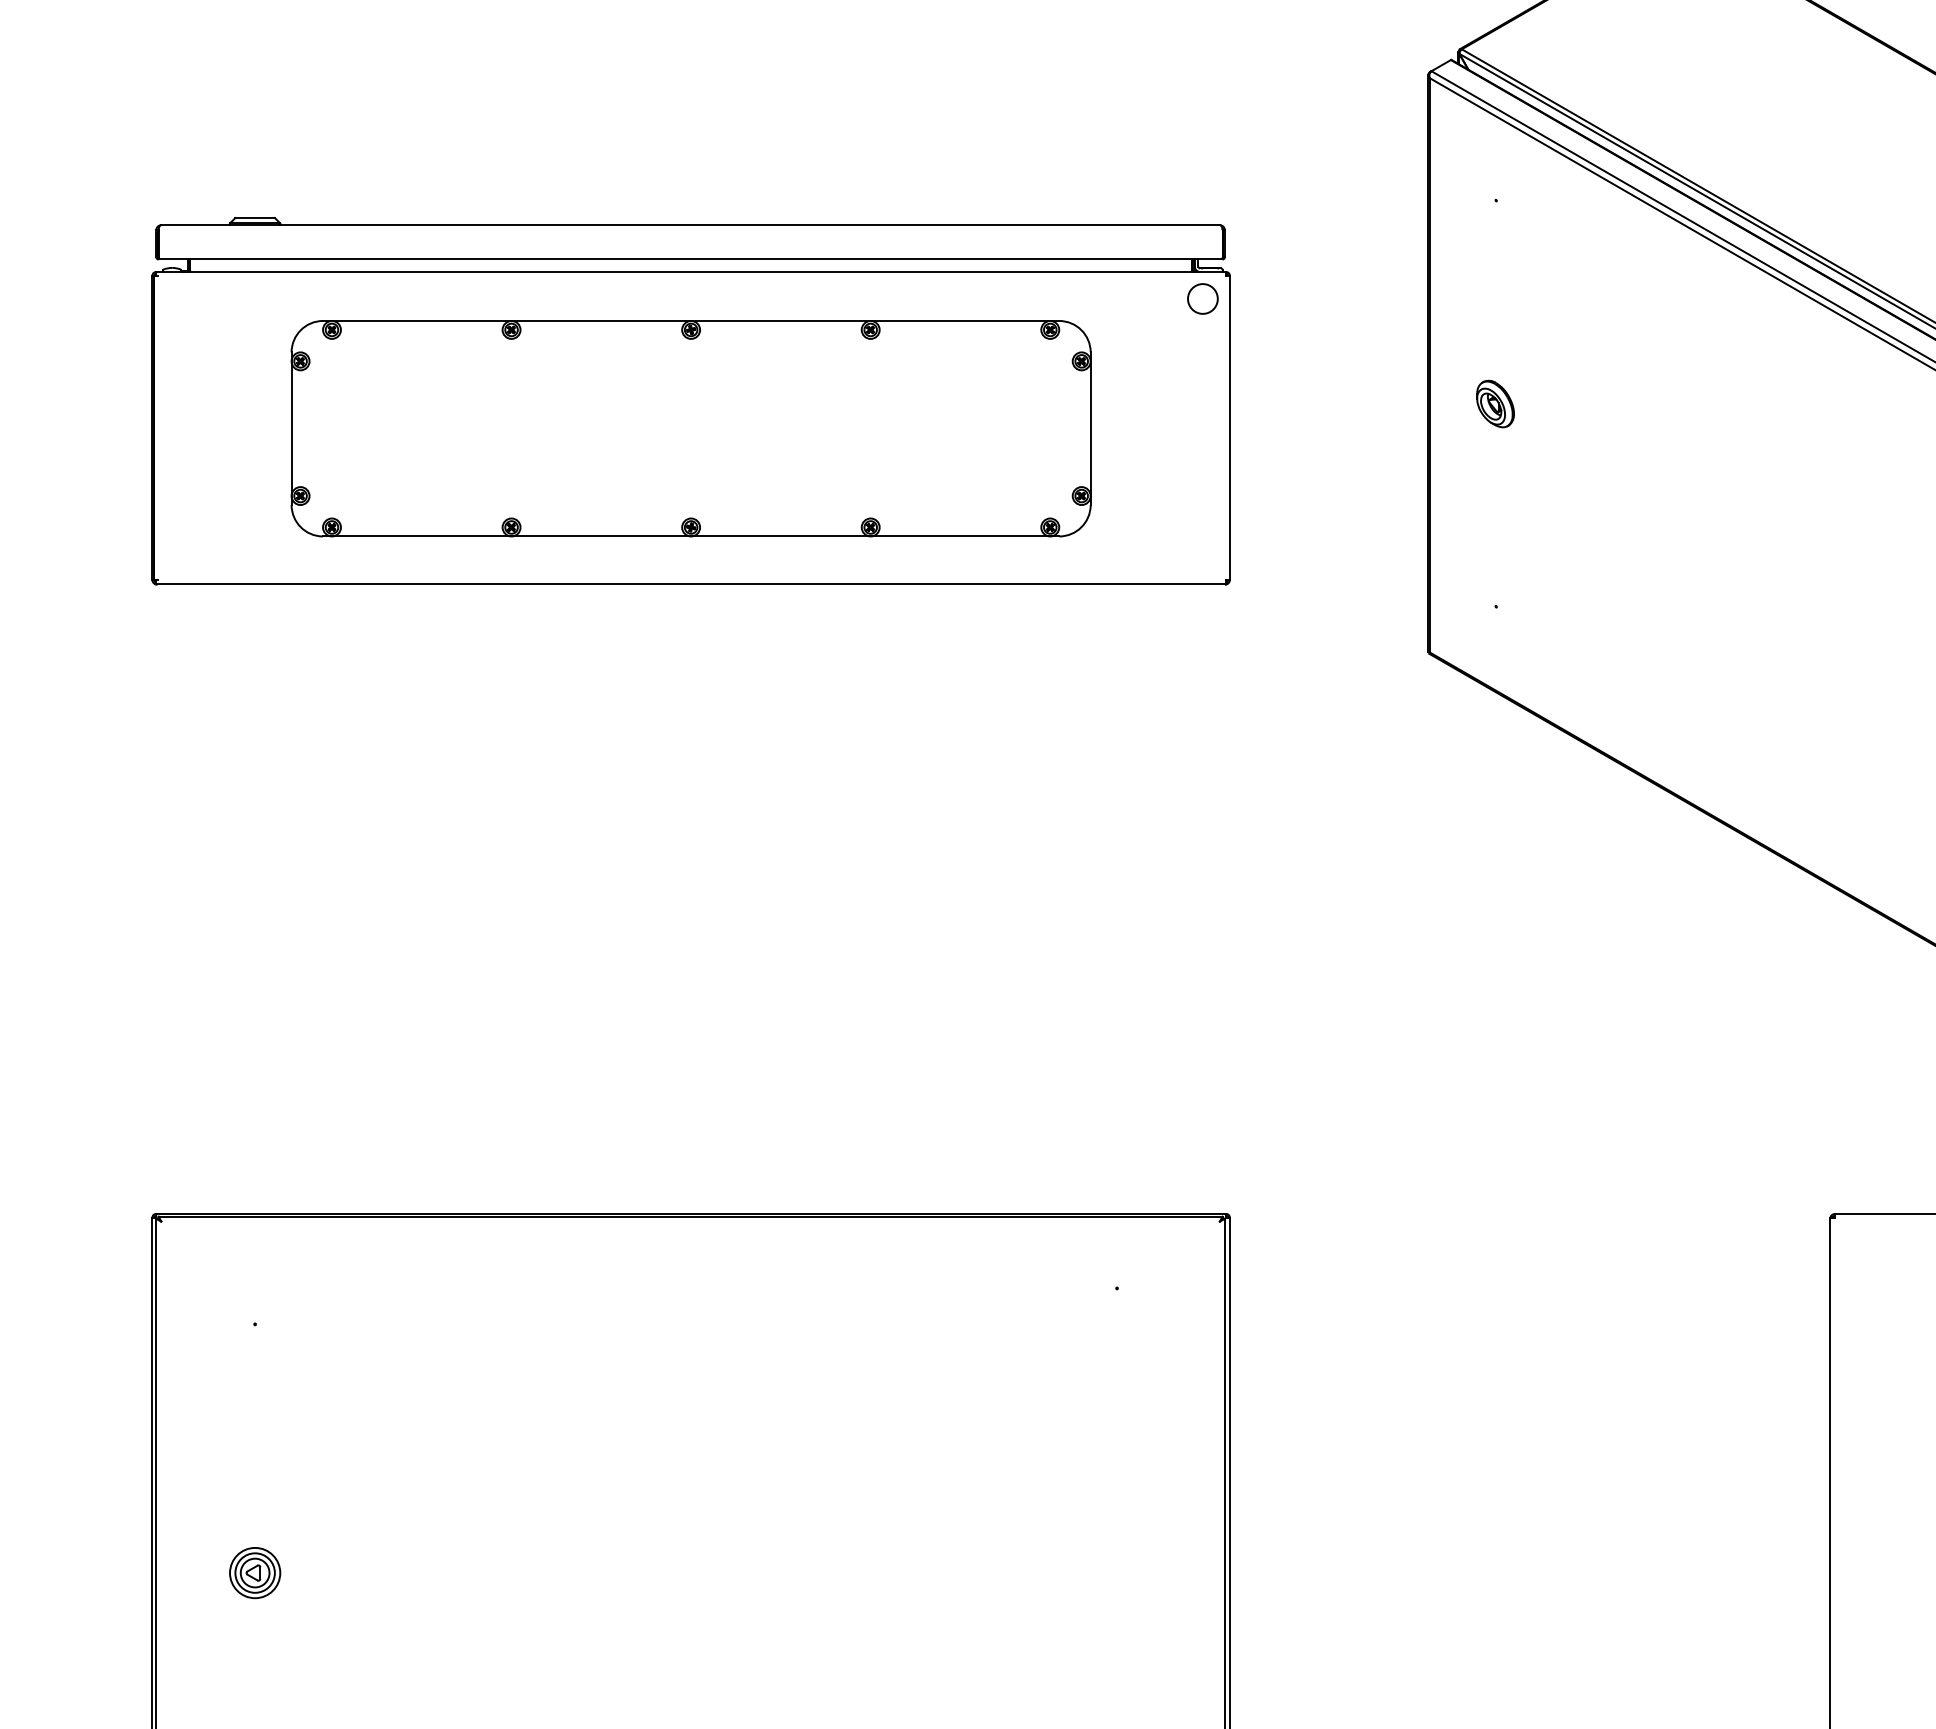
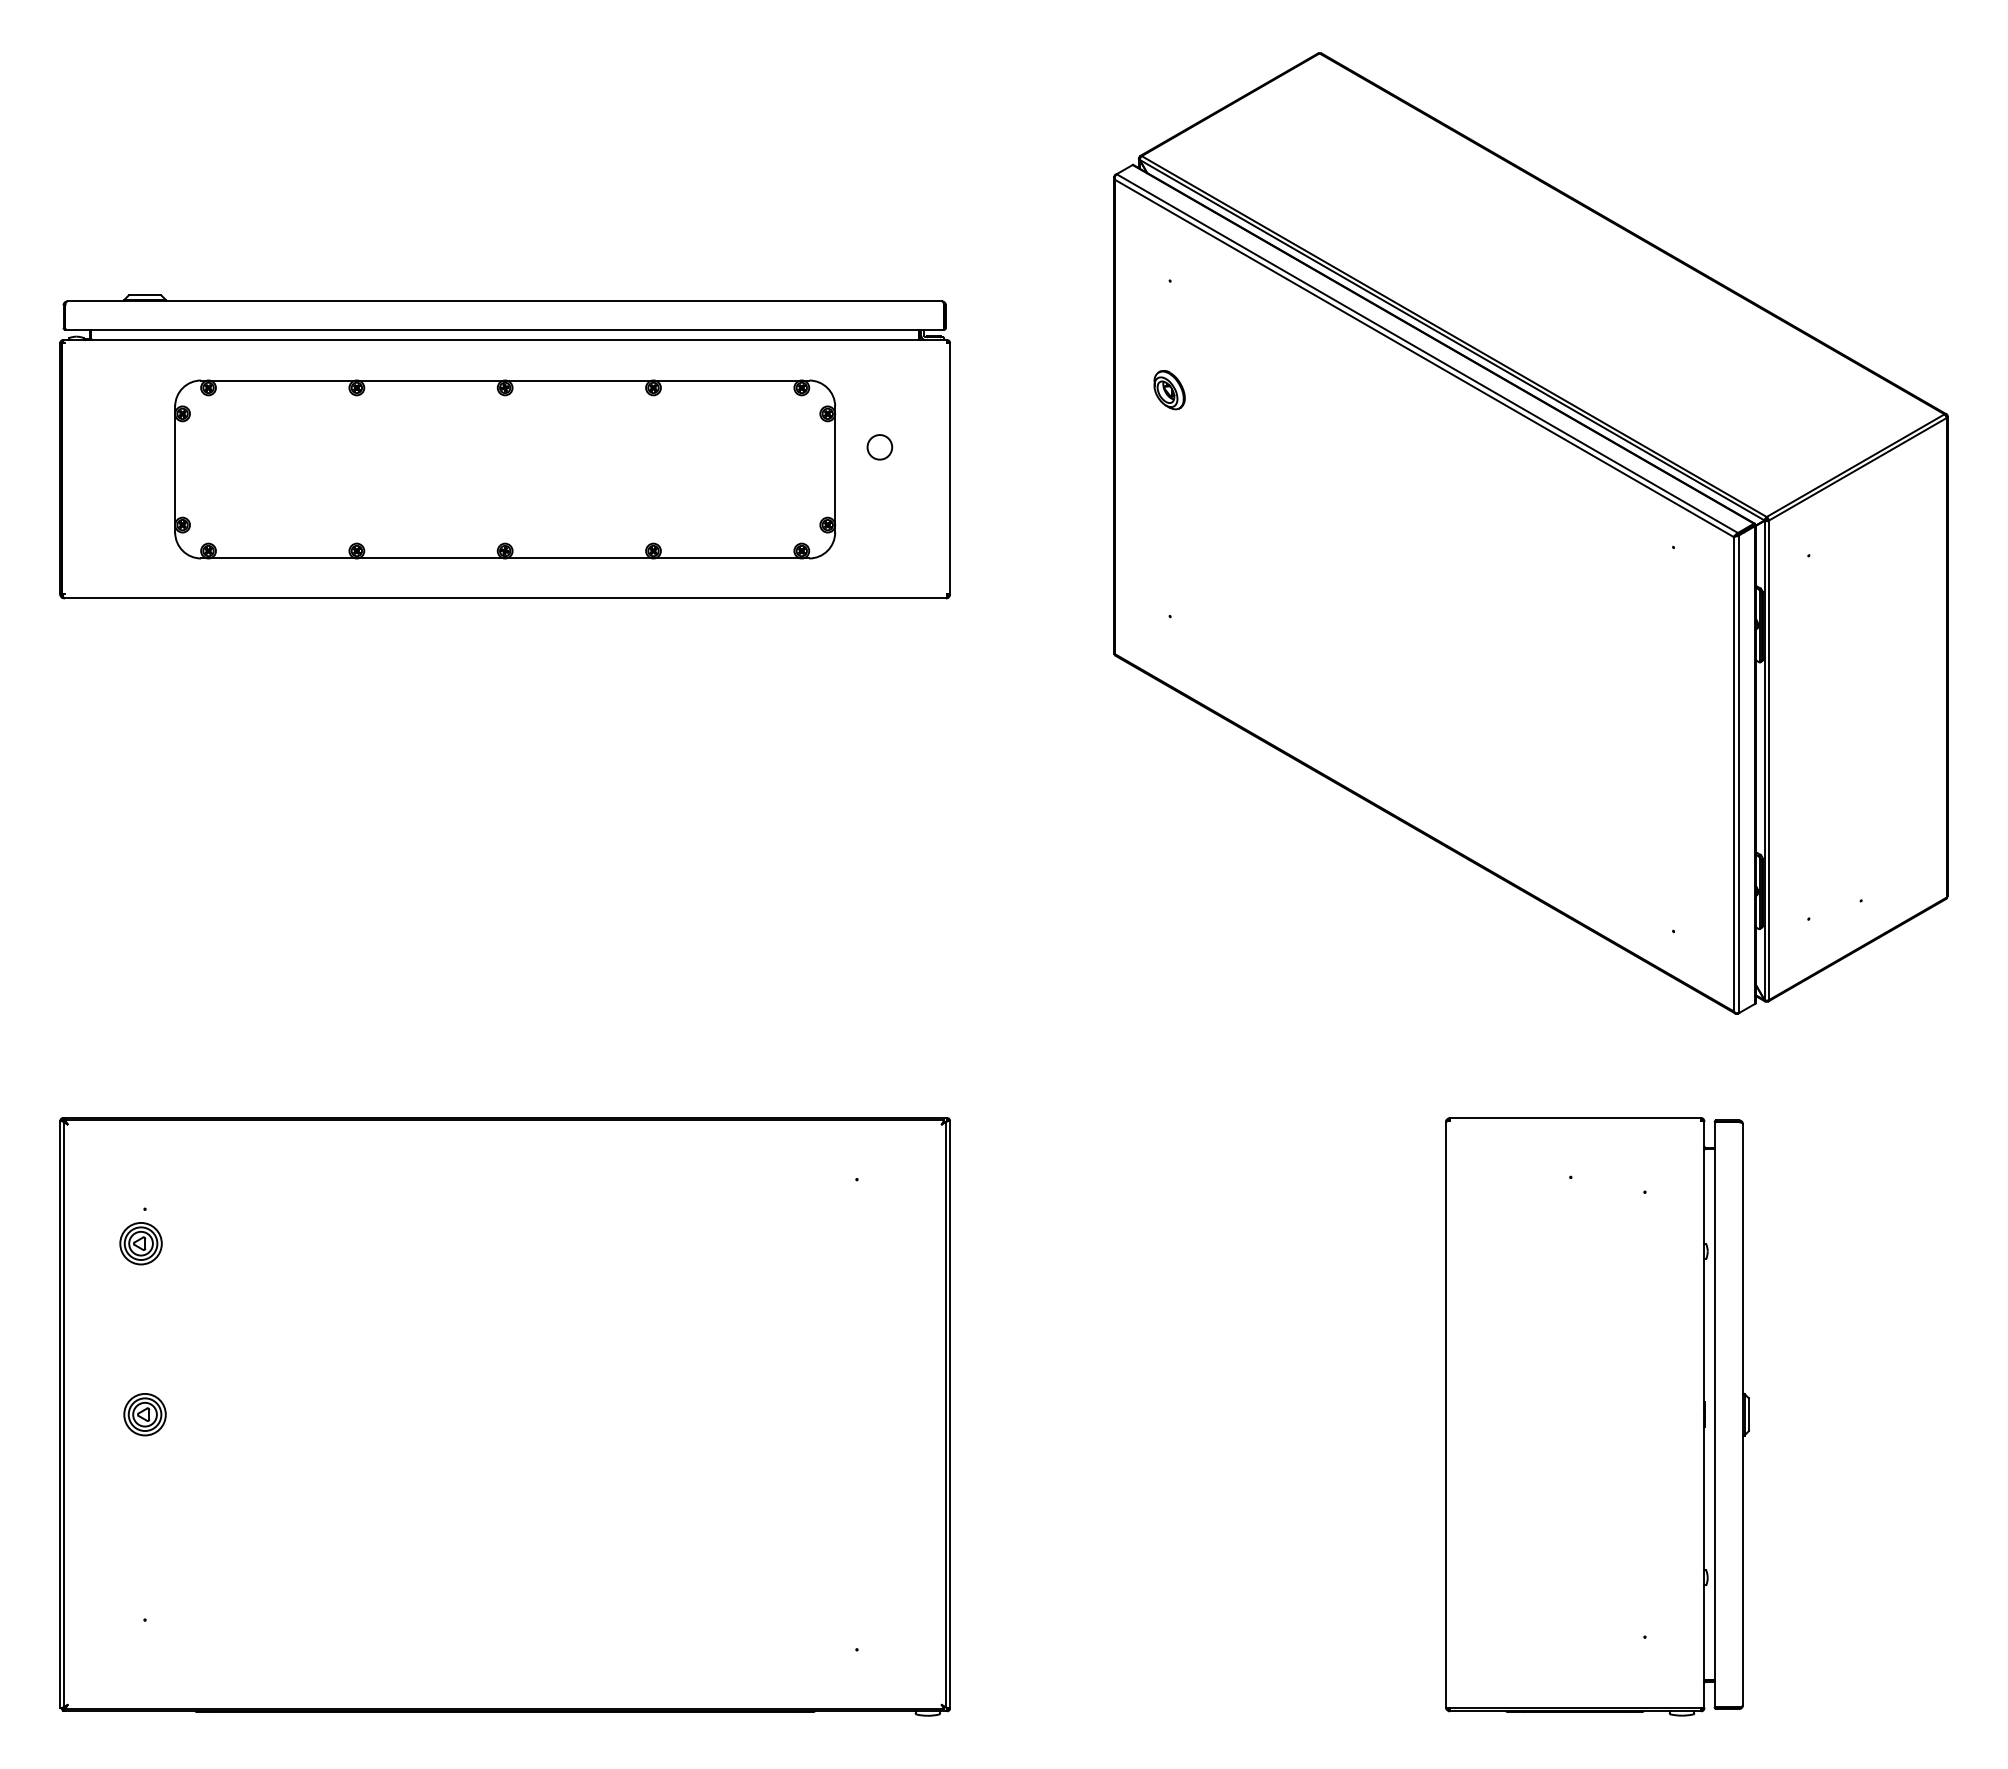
circle: (1202, 299) -> (879, 447), moved
part: (1495, 404) -> (1169, 390), moved
part: (249, 1365) -> (140, 1243), added

